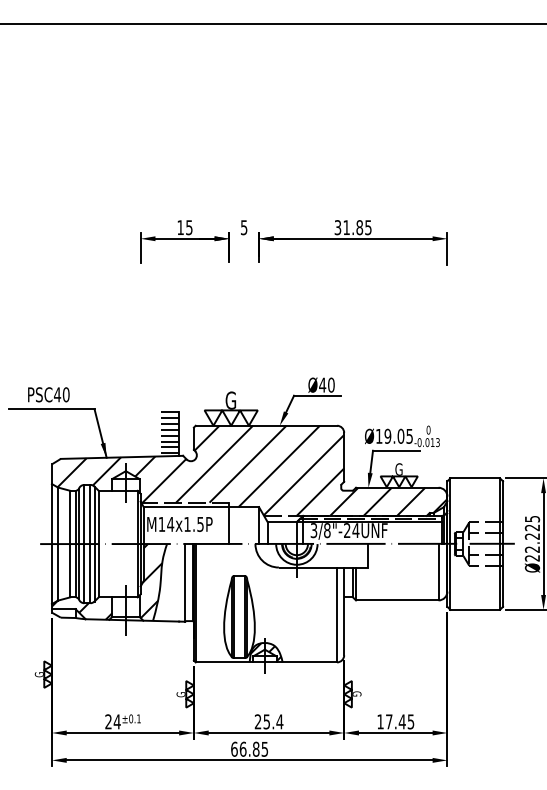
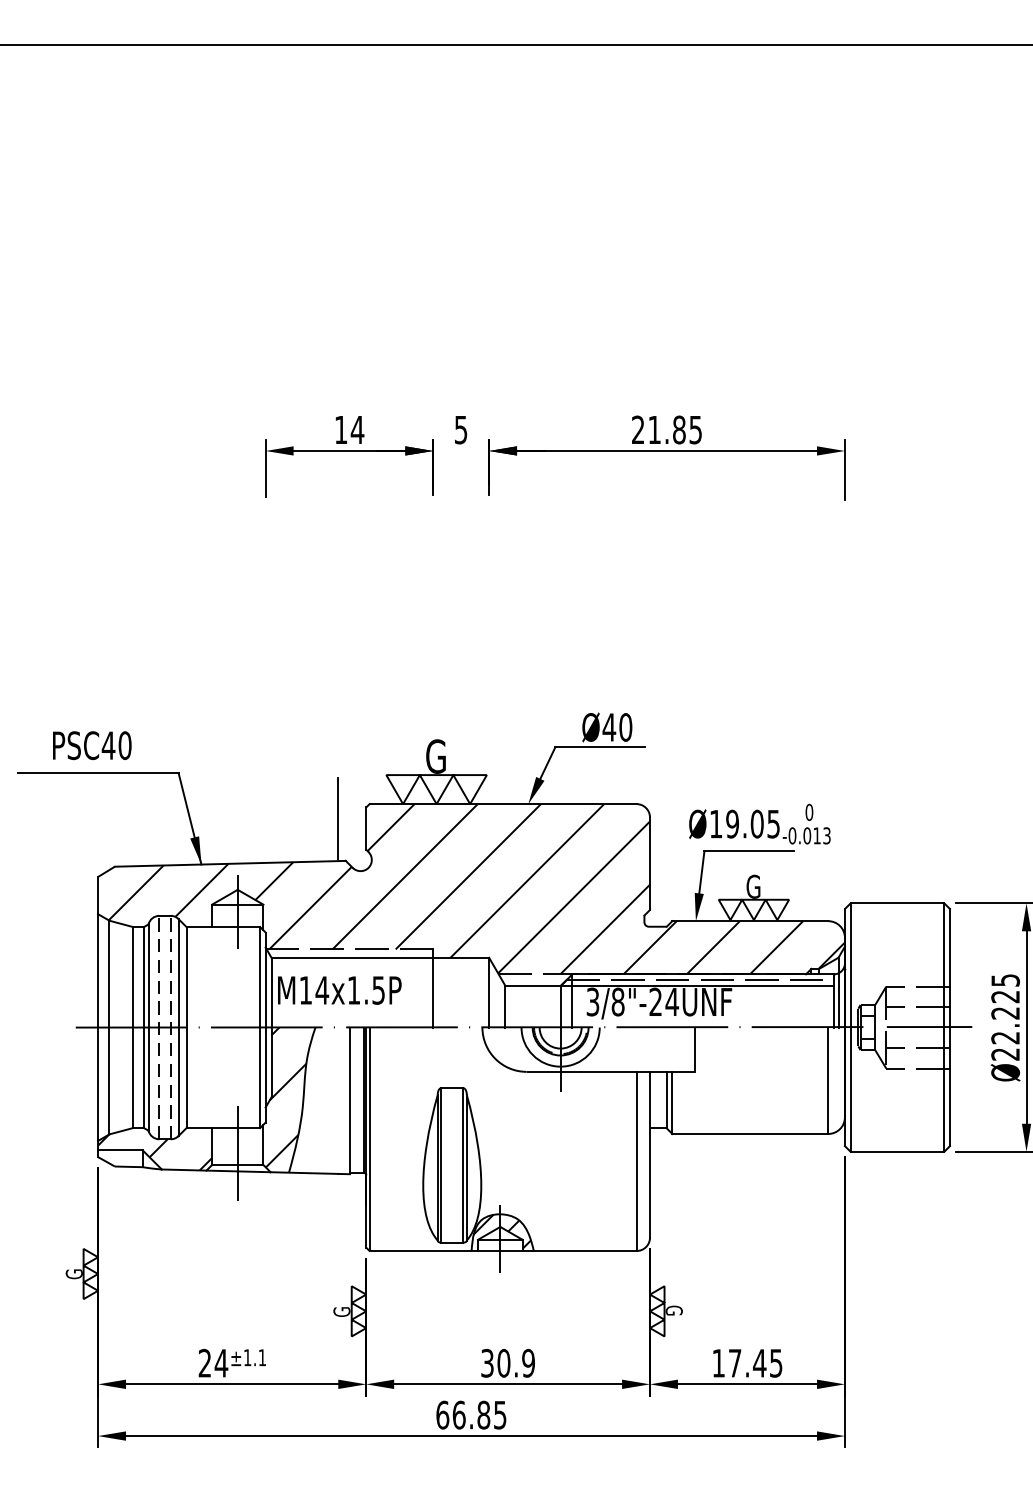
text: (188, 227) -> (355, 429), 15 -> 14
text: (337, 227) -> (637, 429), 31.85 -> 21.85
hatch: (170, 432) -> (321, 816), removed
line: (84, 543) -> (159, 1026), solid -> dashed
line: (90, 543) -> (170, 1026), solid -> dashed
text: (131, 718) -> (248, 1356), ±0.1 -> ±1.1
text: (268, 721) -> (507, 1362), 25.4 -> 30.9

